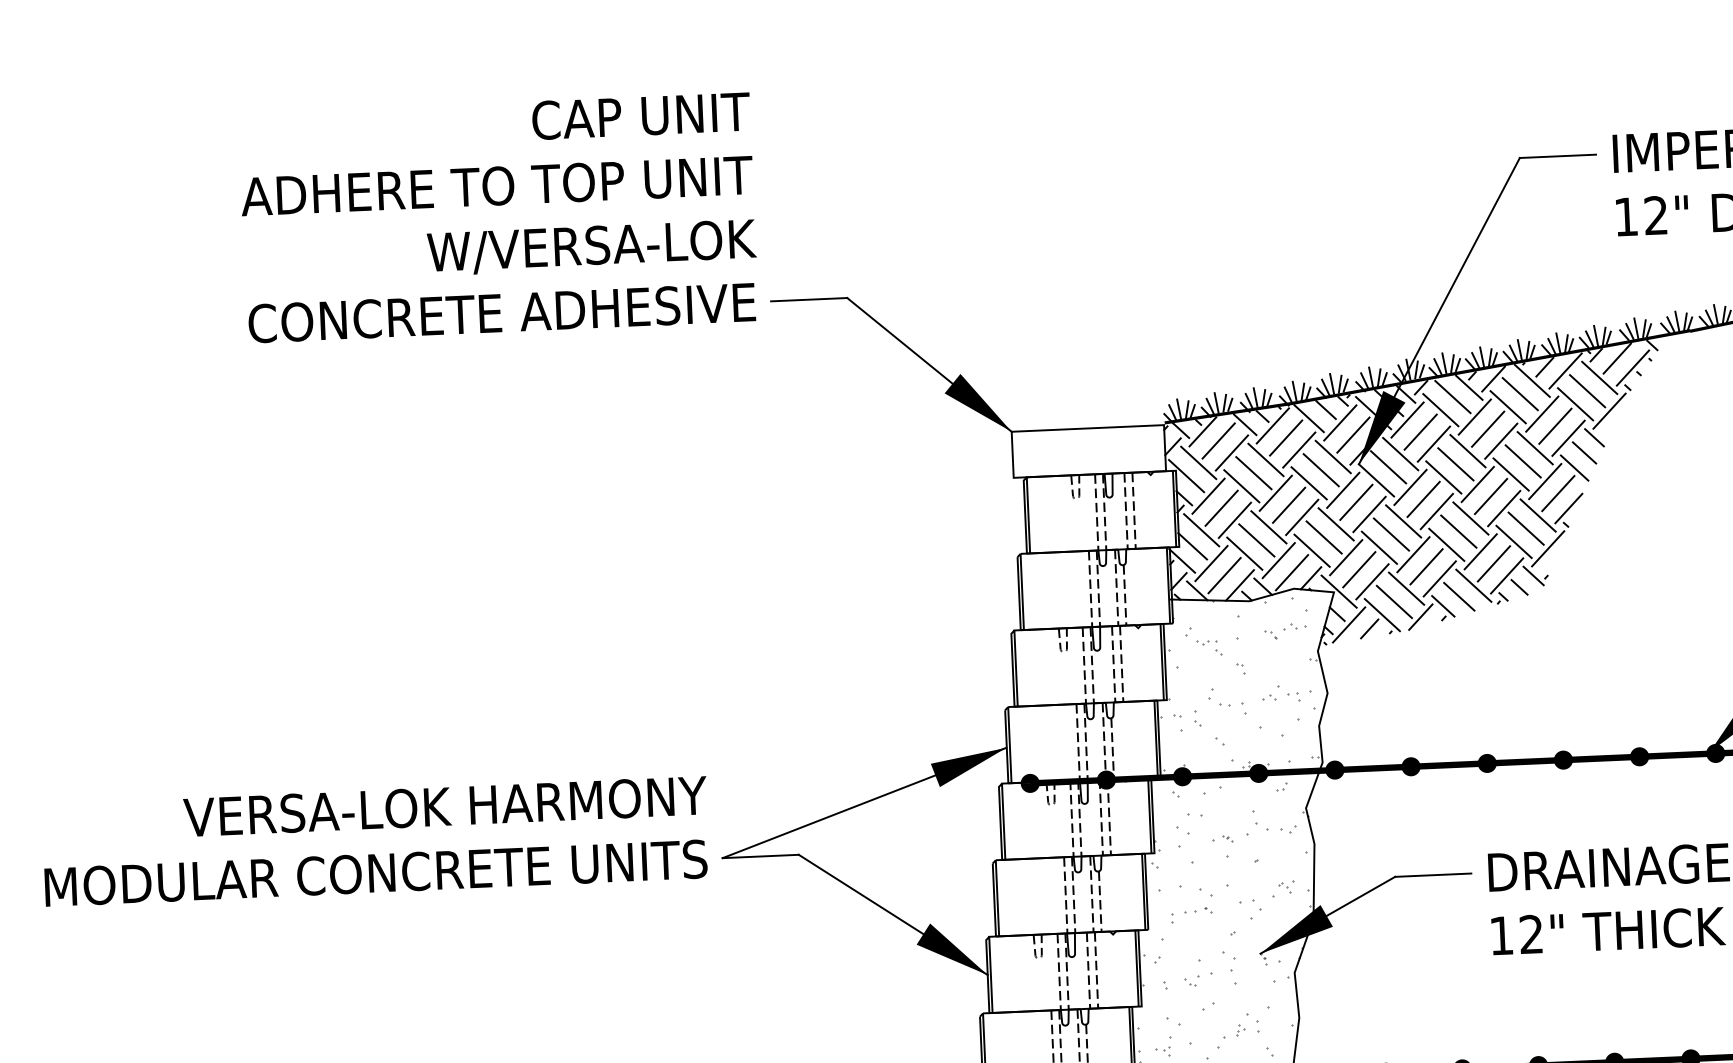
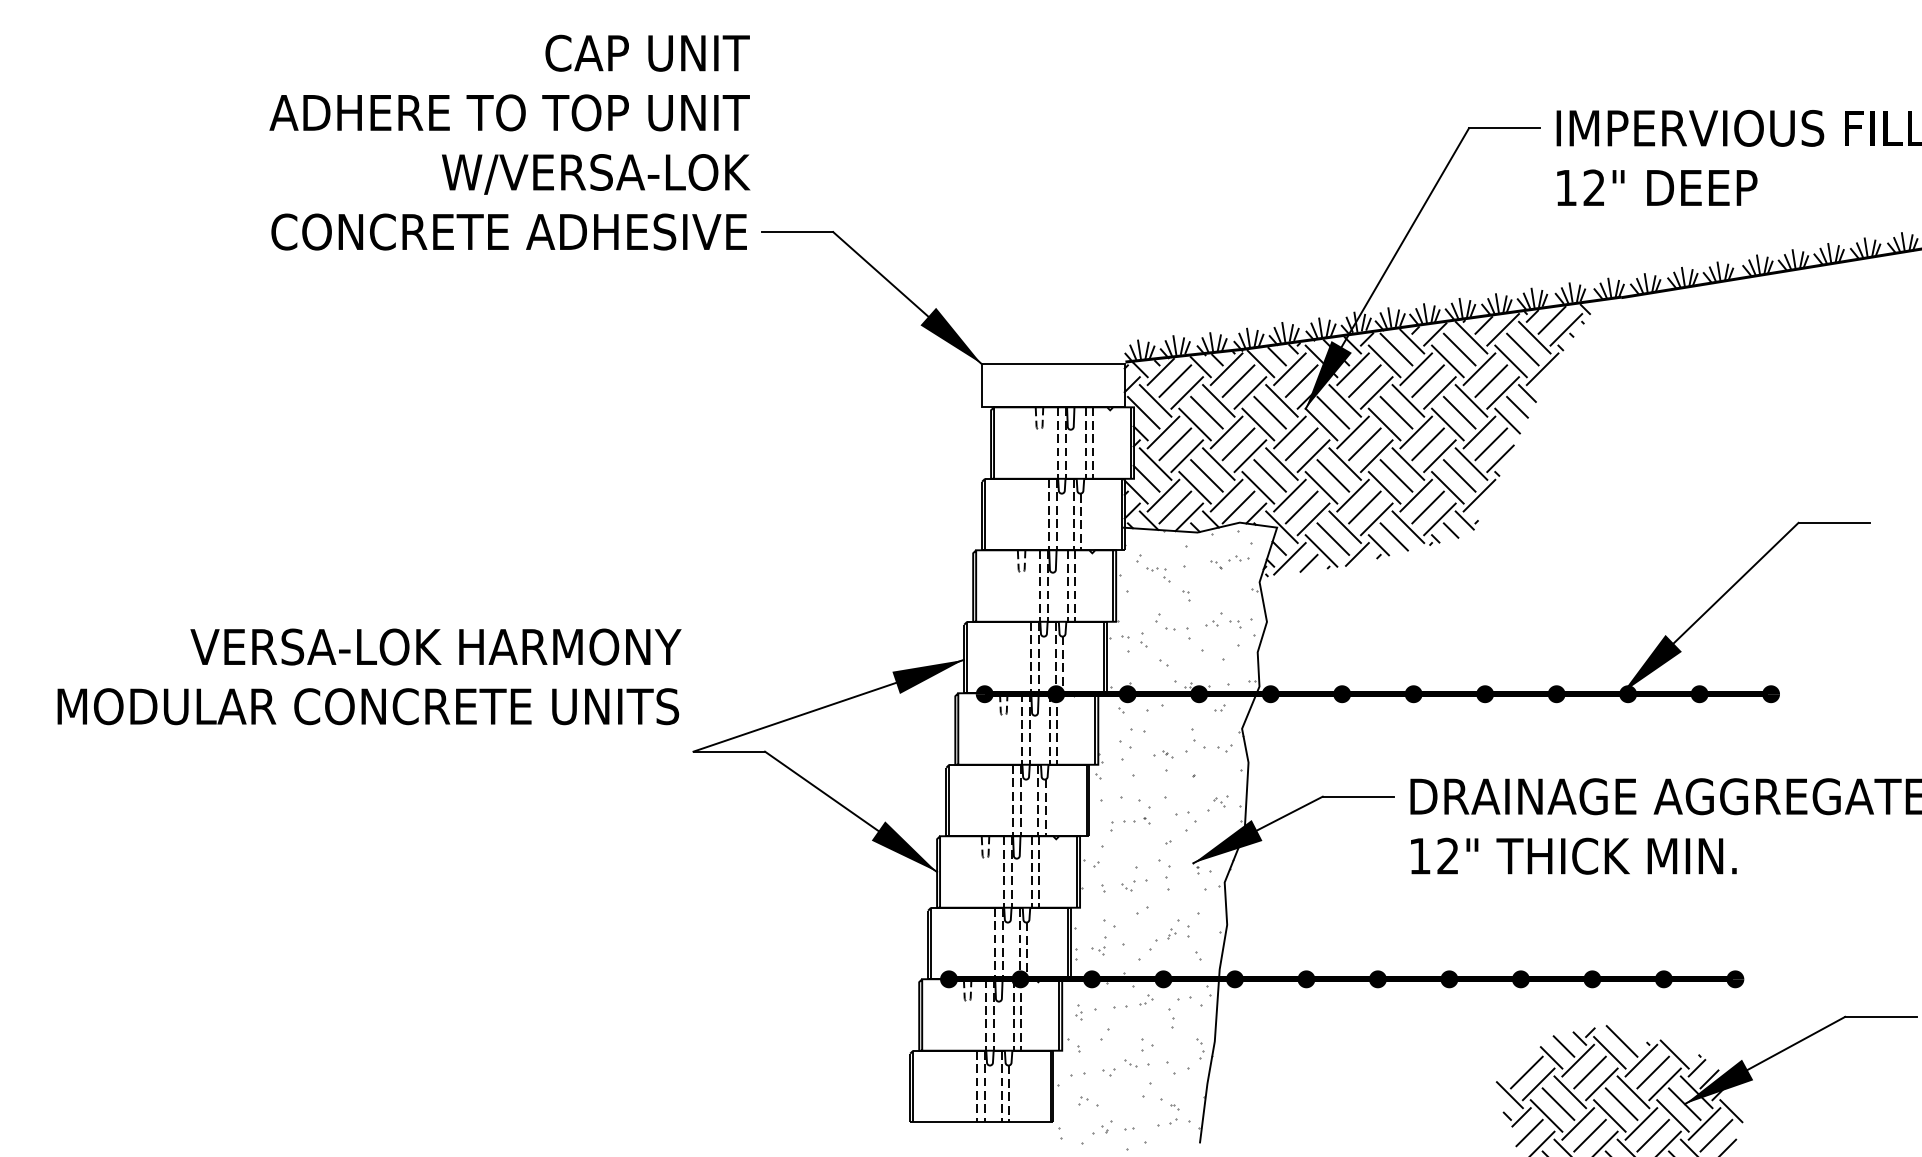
text: (375, 841) -> (369, 676), moved

